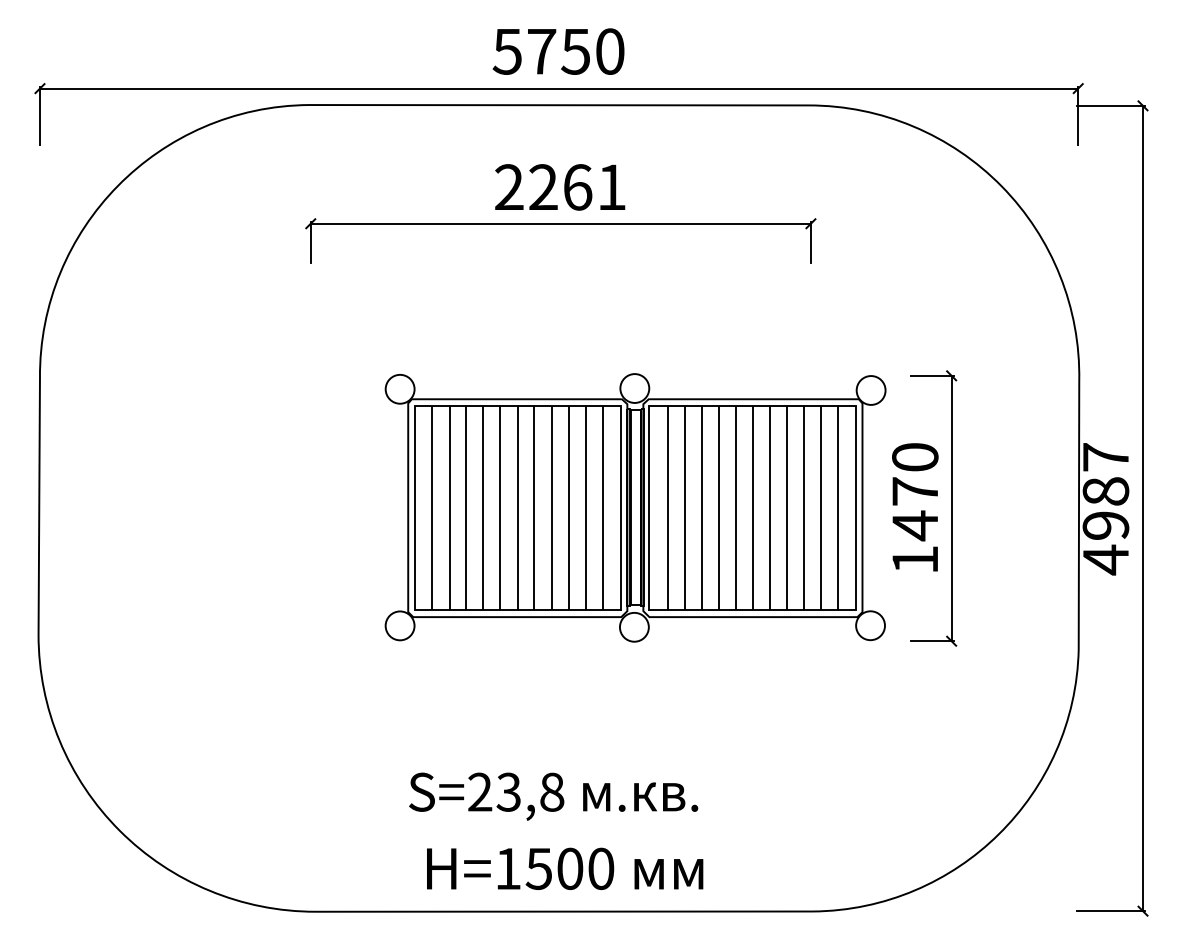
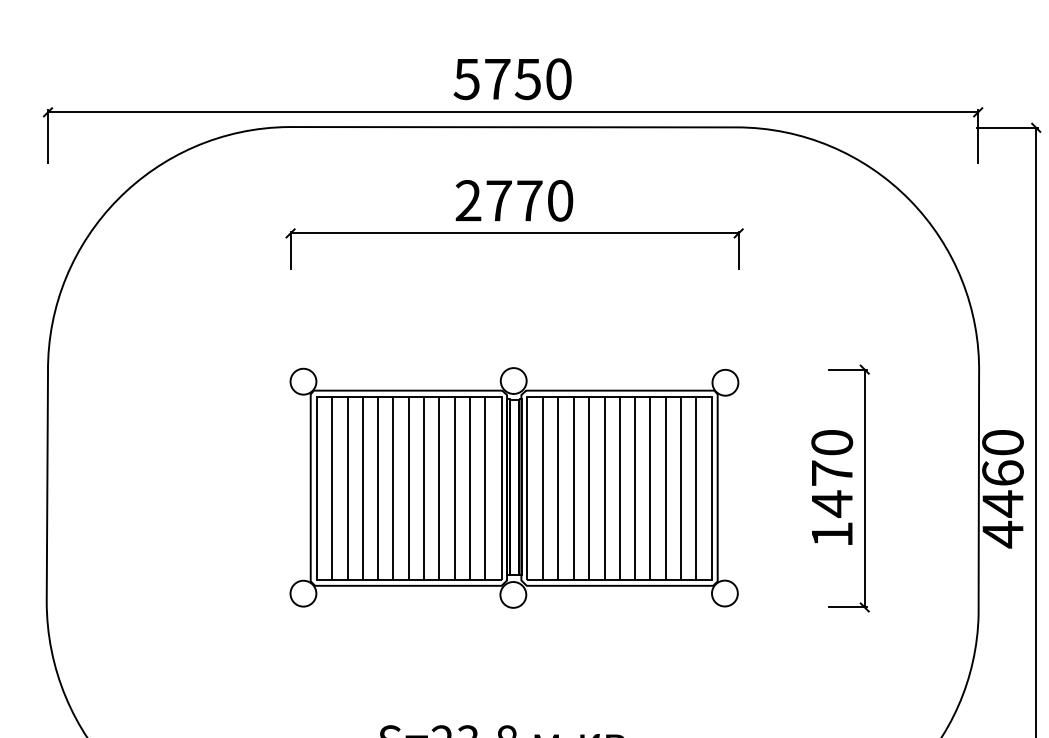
text: (577, 187) -> (529, 200), 2261 -> 2770
text: (1105, 492) -> (1002, 474), 4987 -> 4460
part: (635, 507) -> (514, 487), moved

